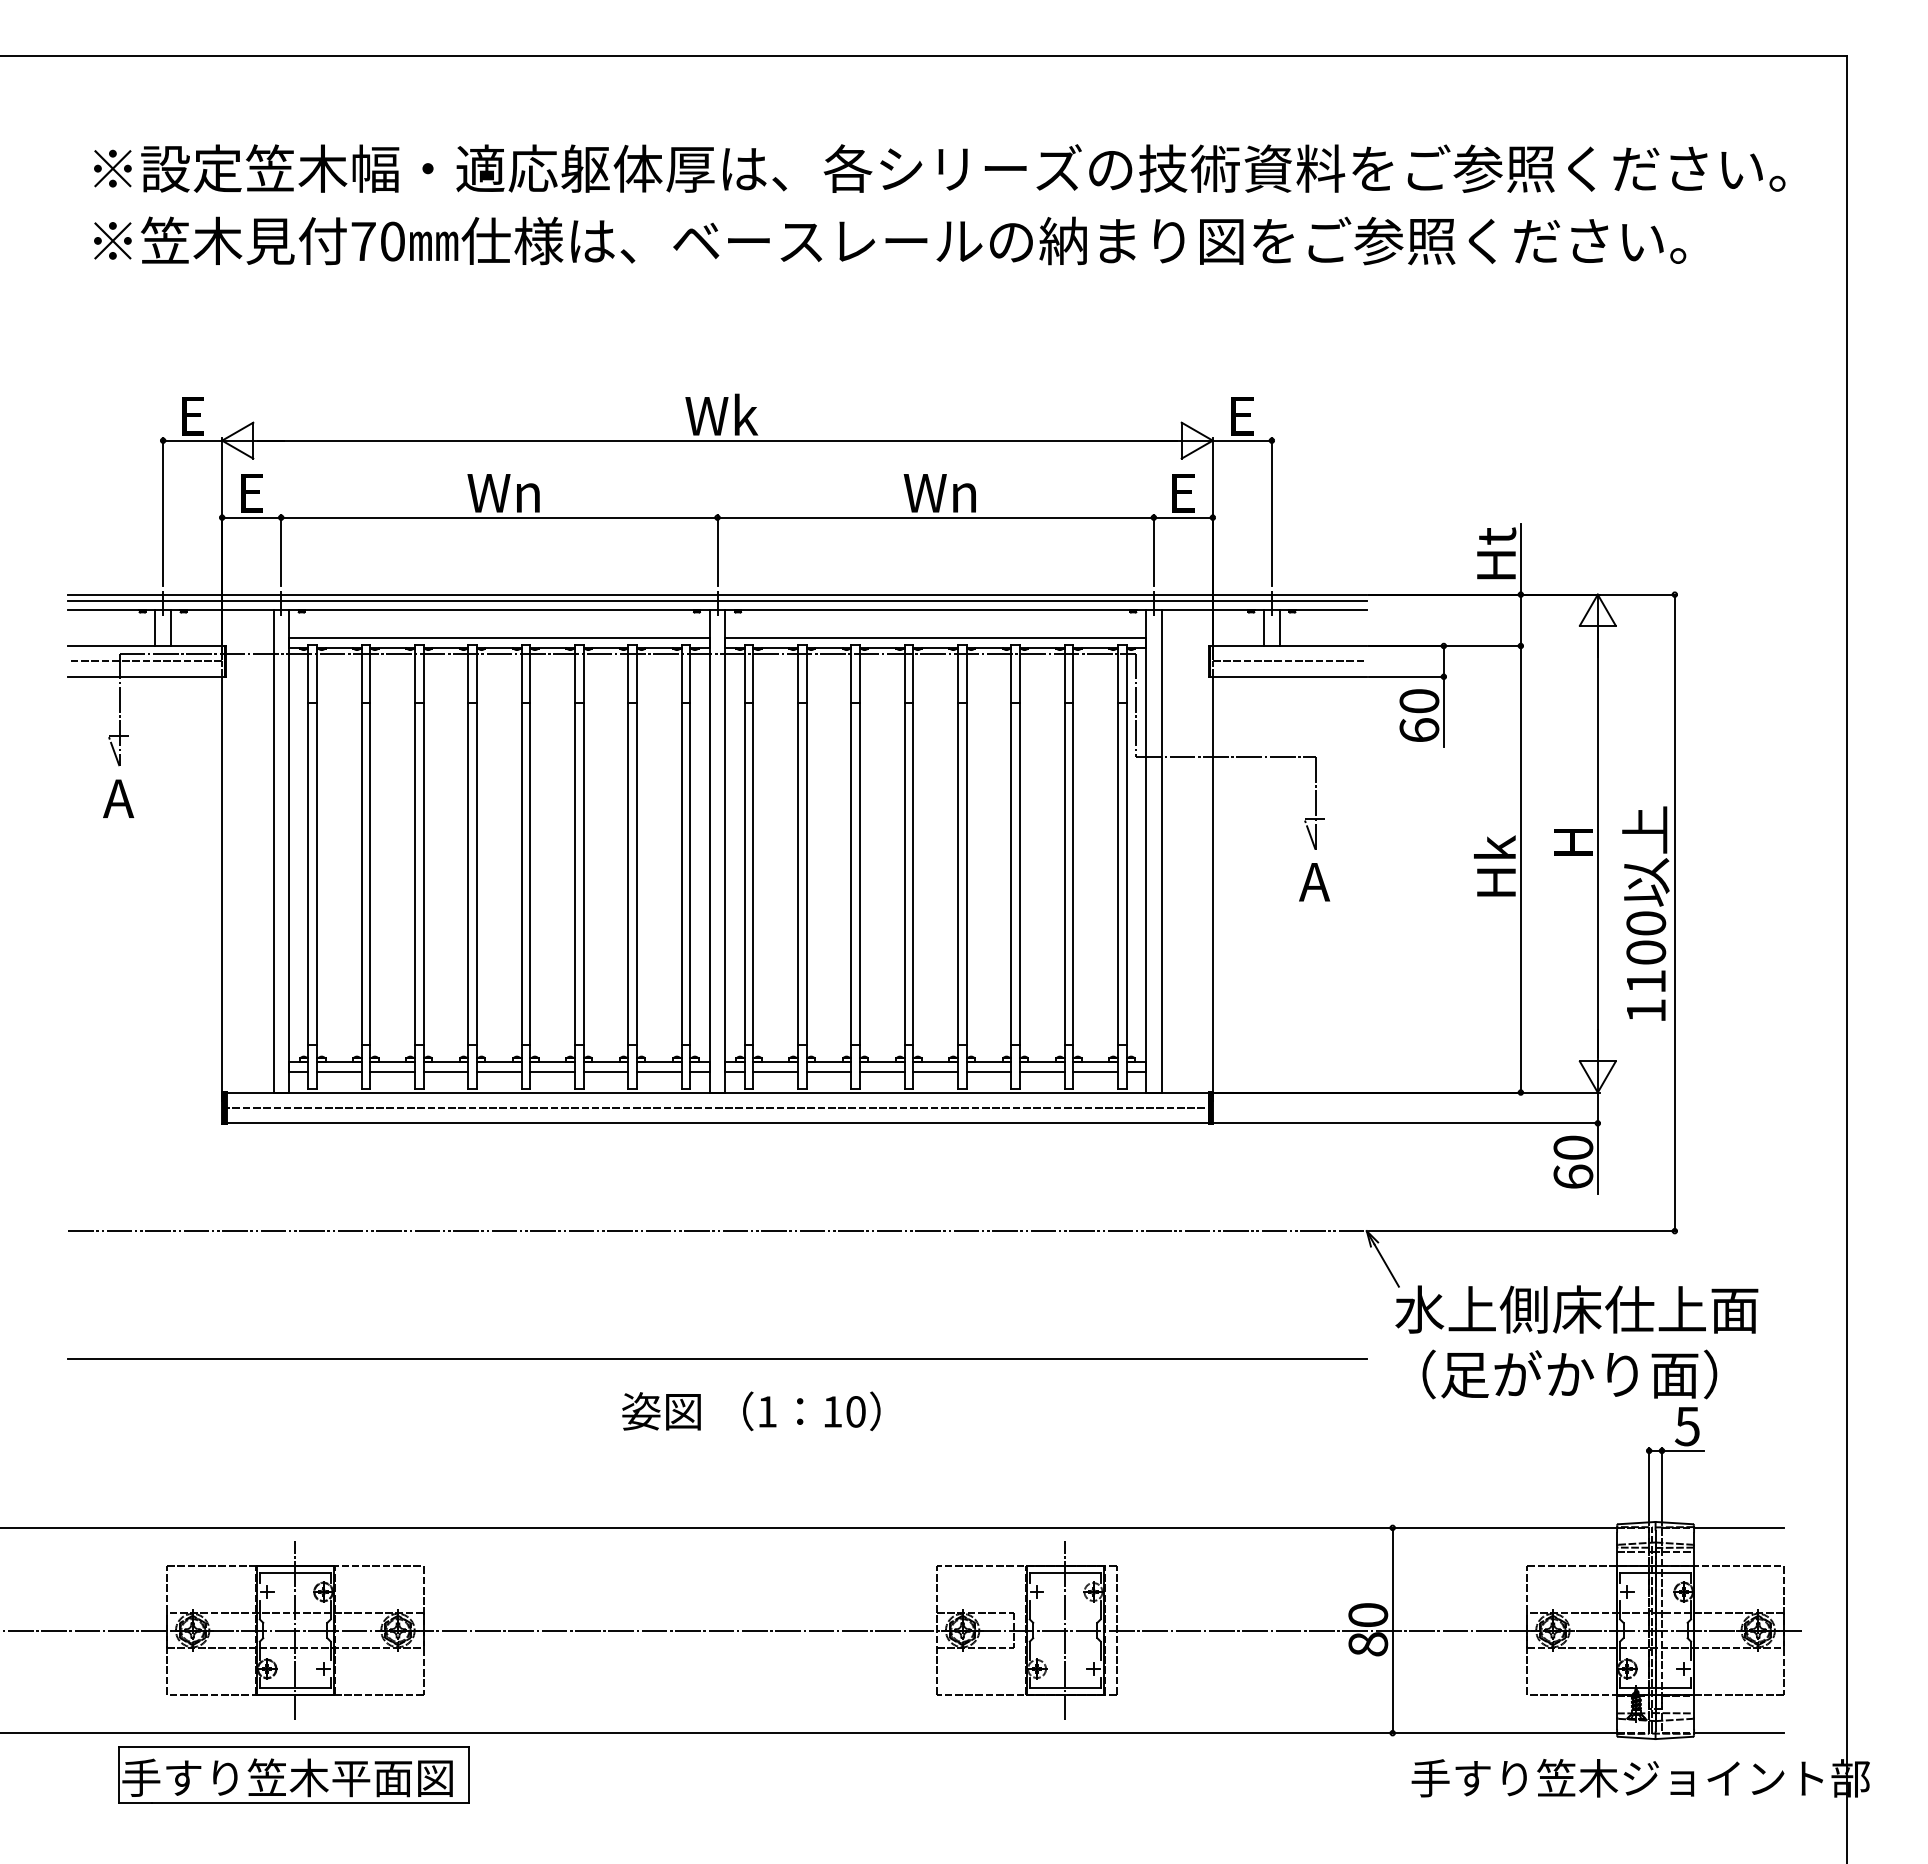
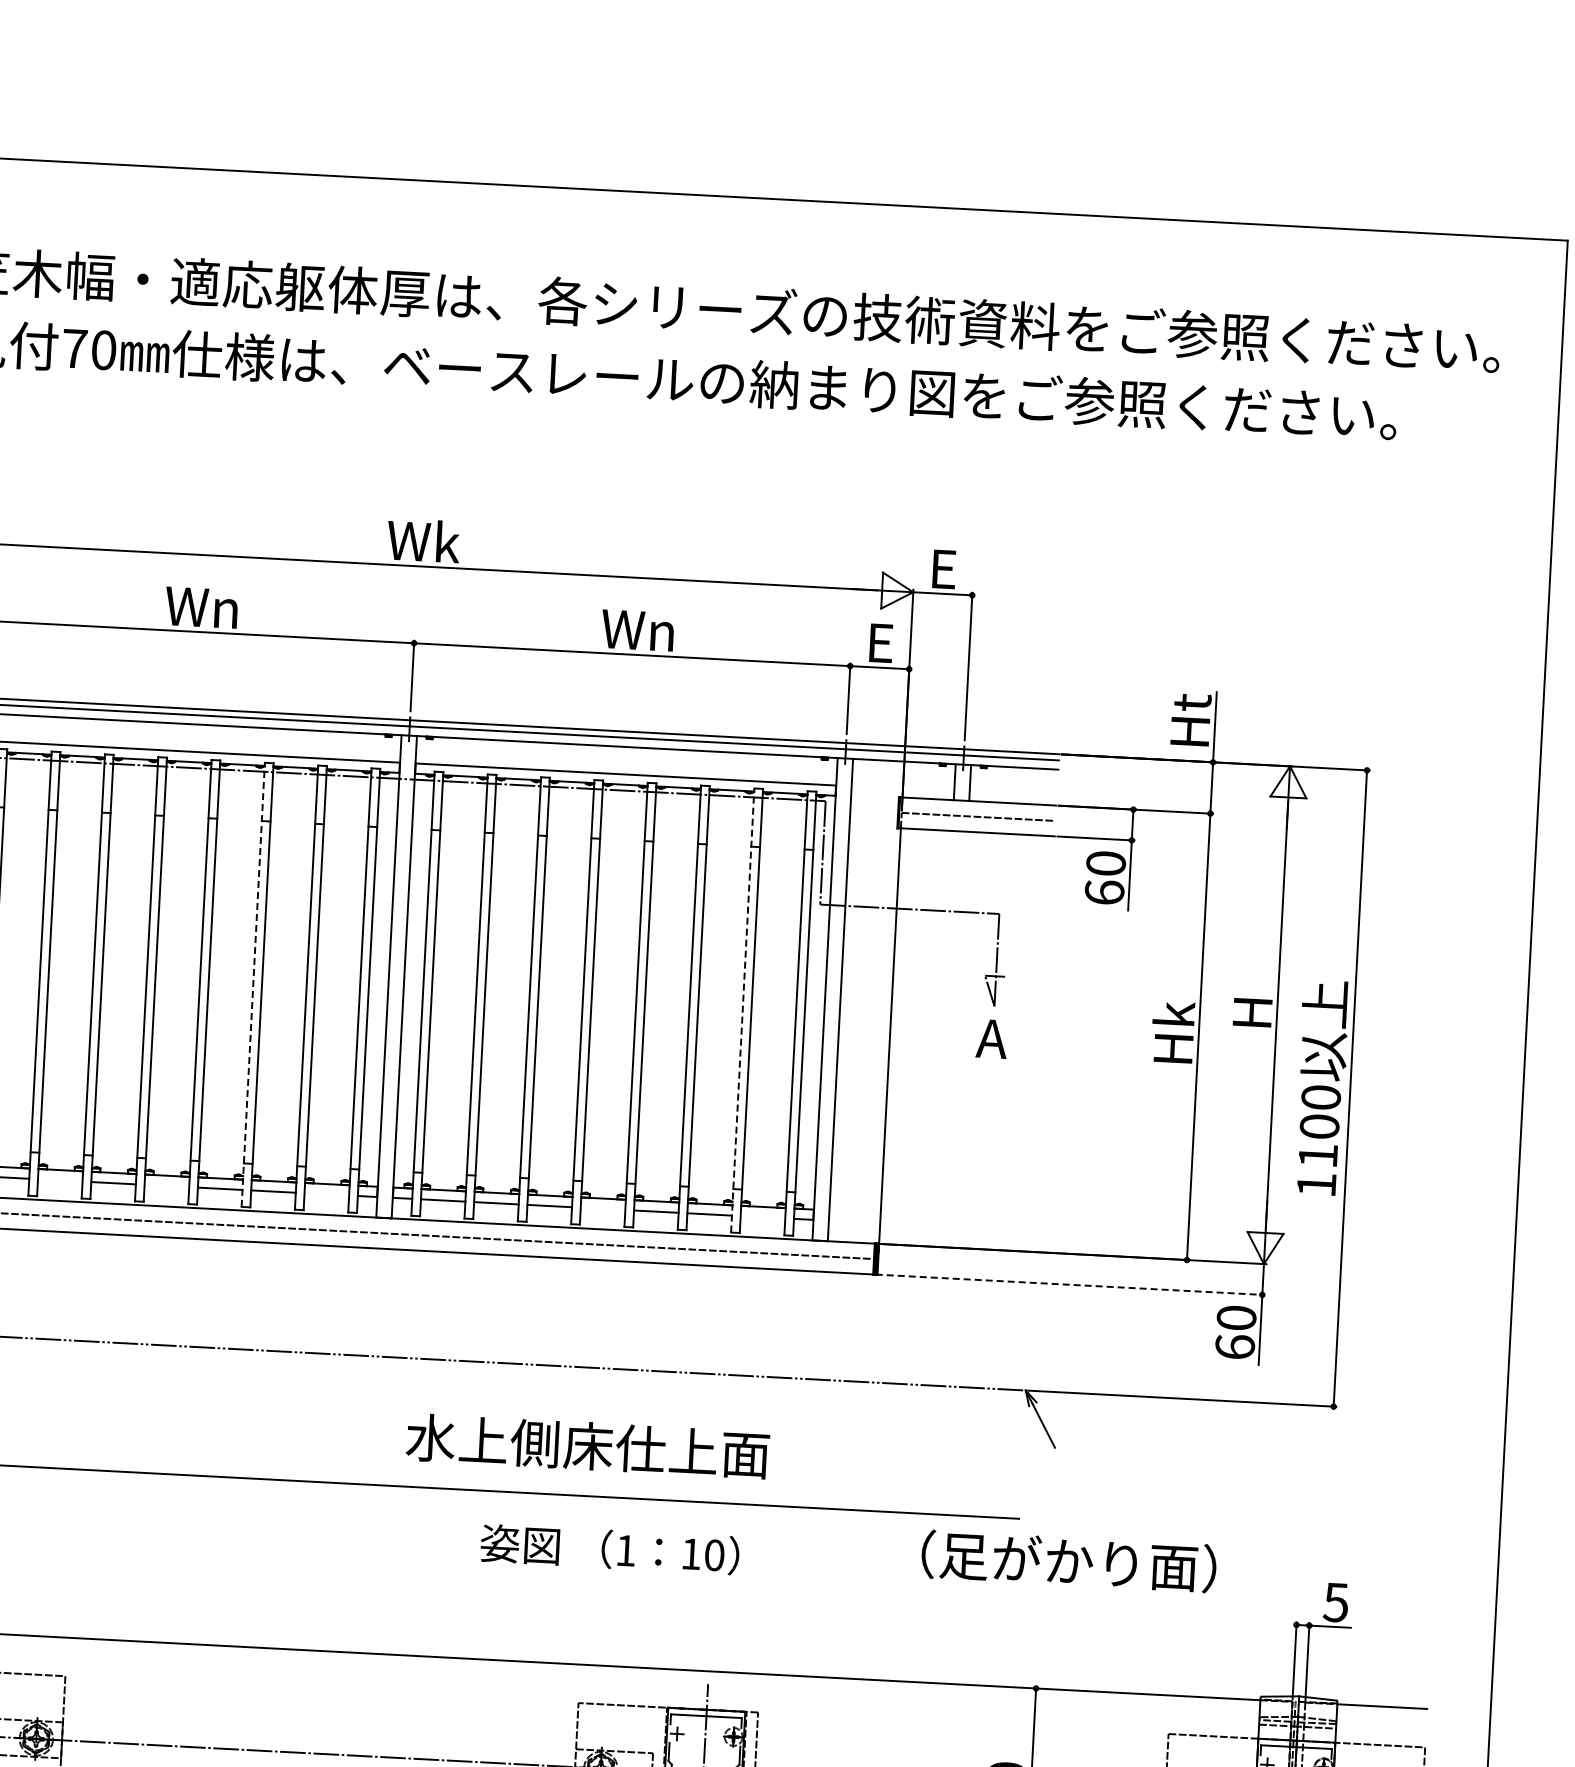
line: (574, 866) -> (252, 984), solid -> dashed
line: (1064, 866) -> (742, 1010), solid -> dashed
line: (392, 1072) -> (60, 1180), removed
line: (498, 1072) -> (166, 1186), removed
line: (658, 1072) -> (326, 1194), removed
line: (935, 1072) -> (602, 1209), removed
line: (1095, 1072) -> (762, 1217), removed
line: (1405, 1123) -> (1070, 1284), solid -> dashed
text: (1576, 1309) -> (587, 1446), moved
text: (1569, 1374) -> (1068, 1561), moved
text: (751, 1411) -> (610, 1549), moved

